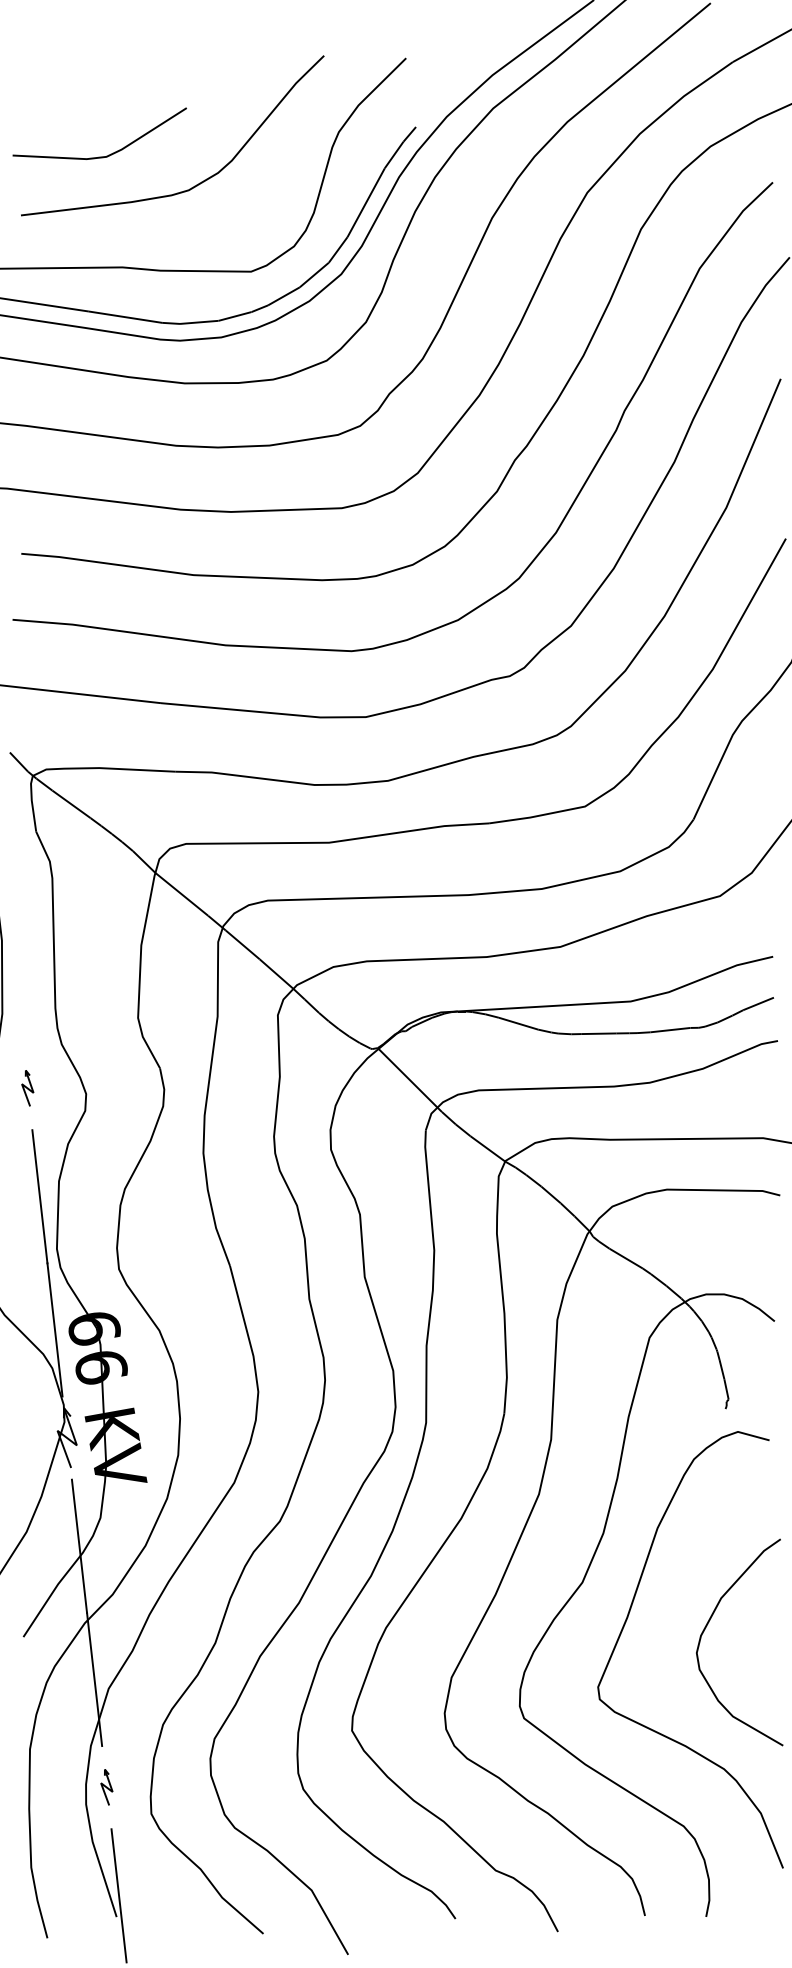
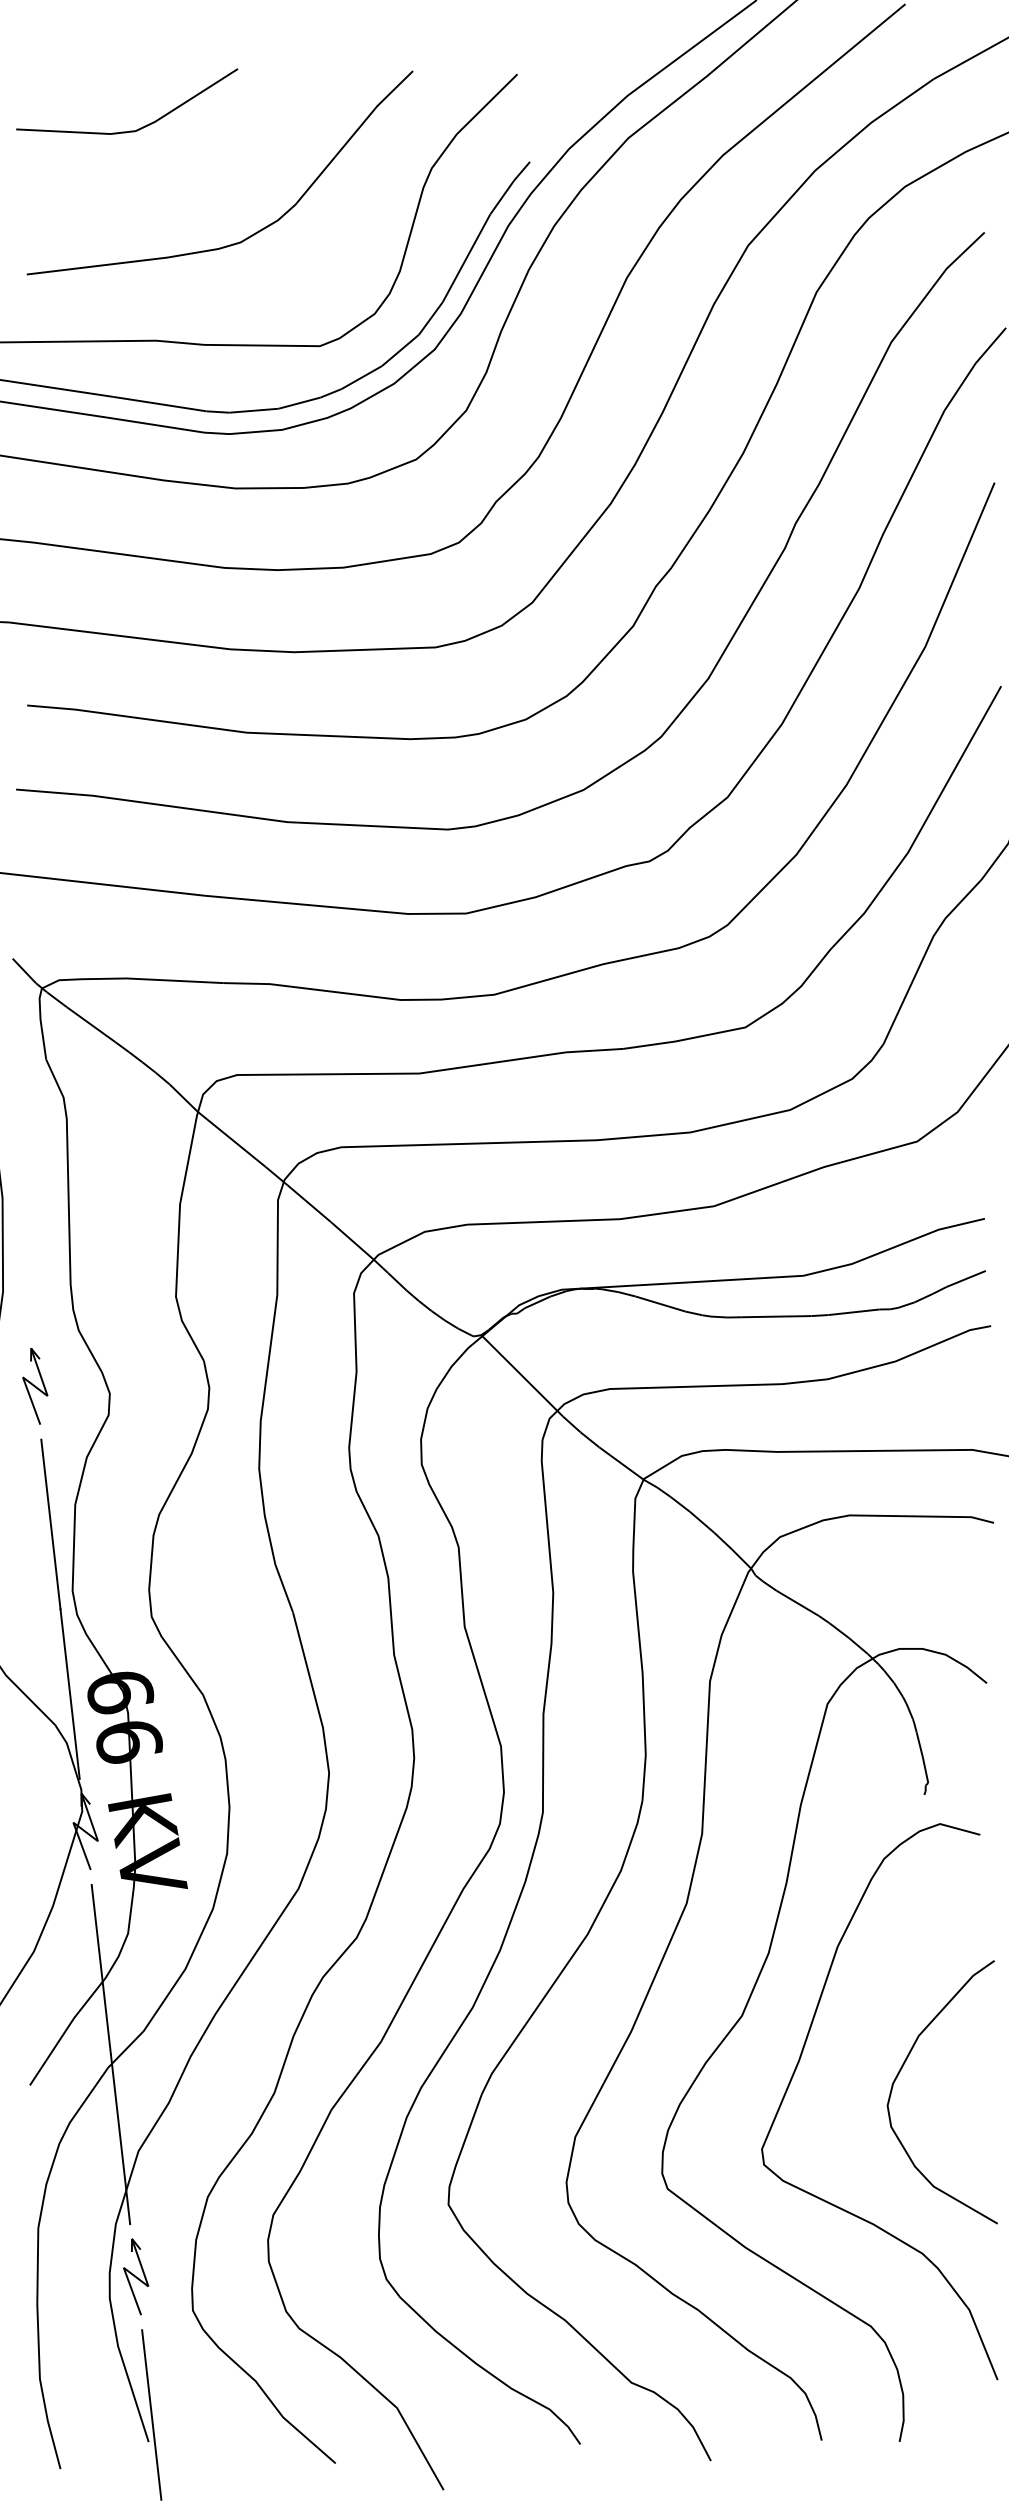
line: (110, 153) -> (140, 126), moved
part: (27, 1088) -> (35, 1386), size x1.67
part: (106, 1787) -> (135, 2276), size x1.67

